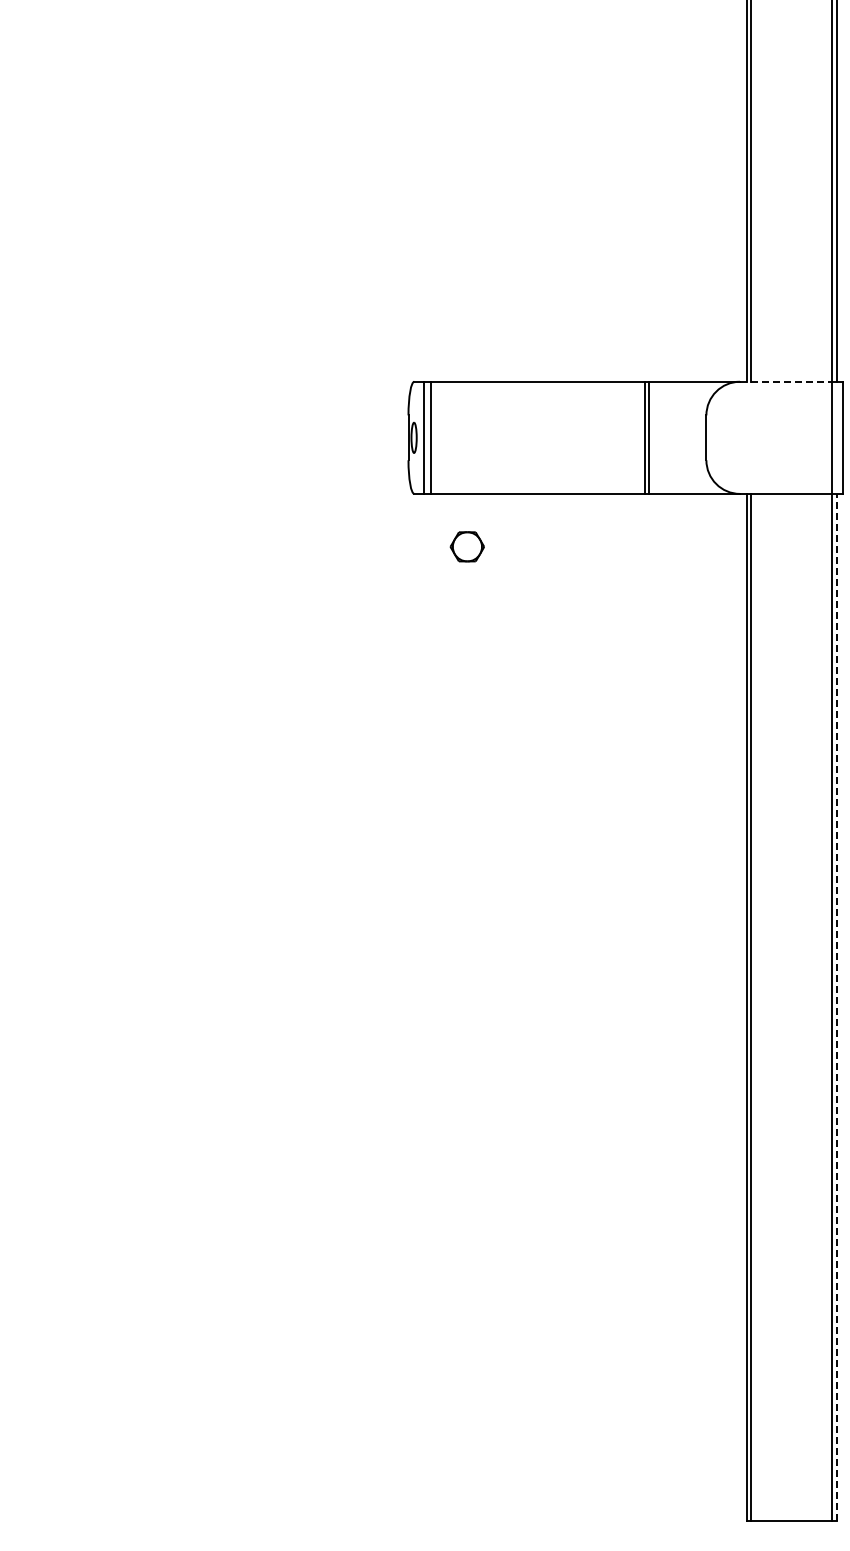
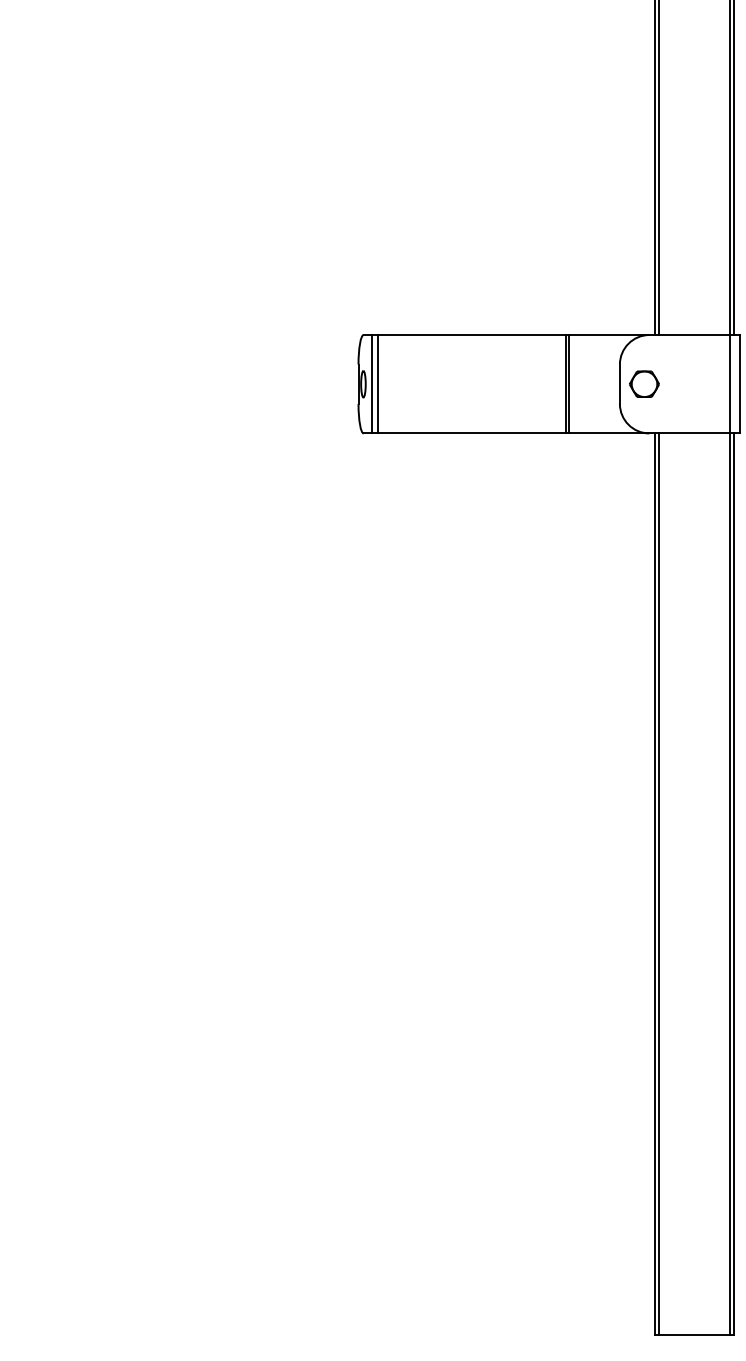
line: (786, 381) -> (690, 334), dashed -> solid
part: (466, 546) -> (643, 383), moved
line: (836, 1007) -> (734, 884), dashed -> solid

